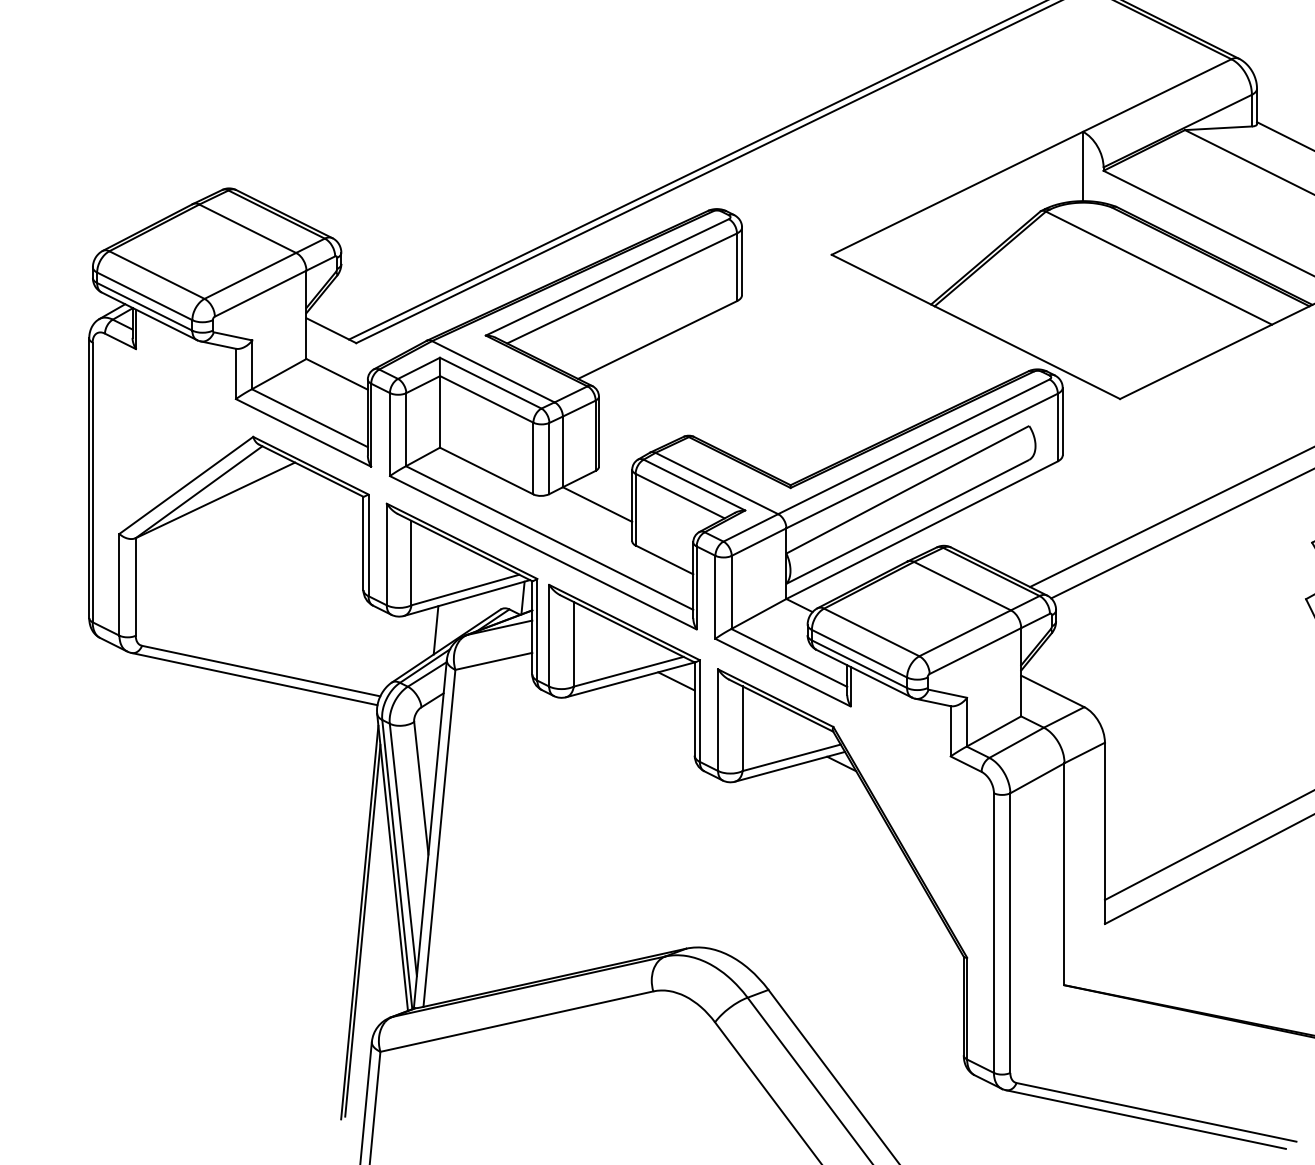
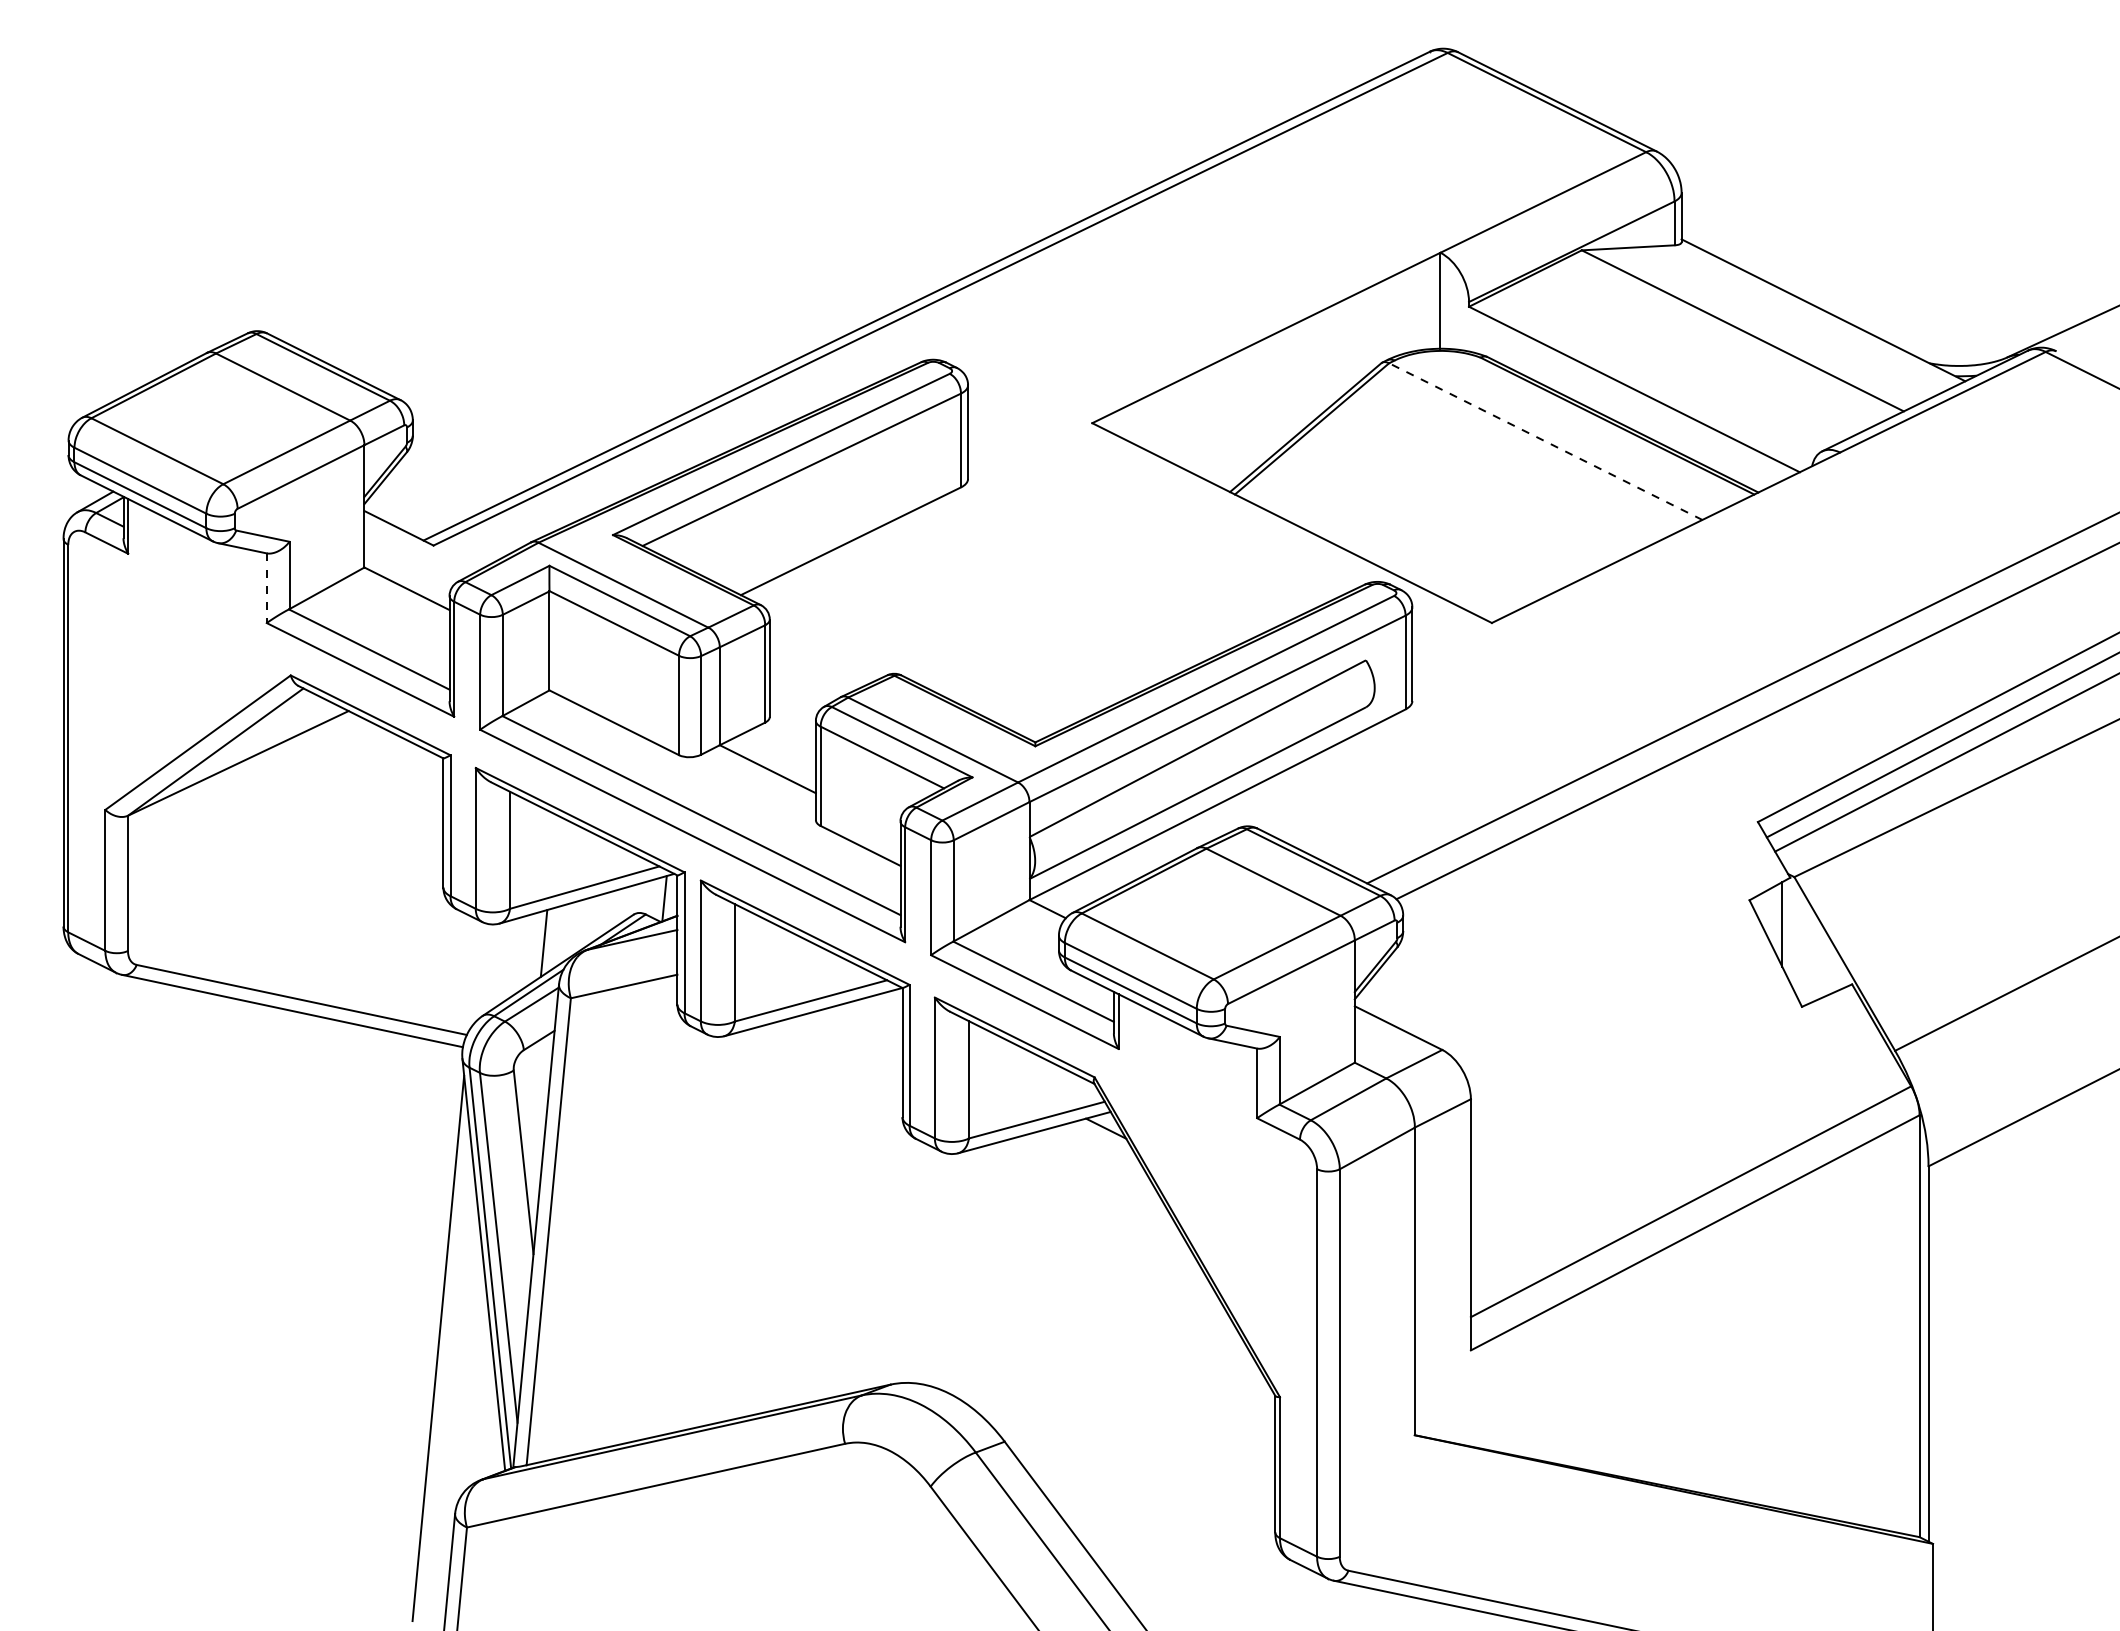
line: (1158, 268) -> (1545, 441), solid -> dashed
line: (235, 374) -> (266, 588), solid -> dashed
line: (675, 680) -> (876, 1013), removed
line: (362, 930) -> (442, 1359), removed

